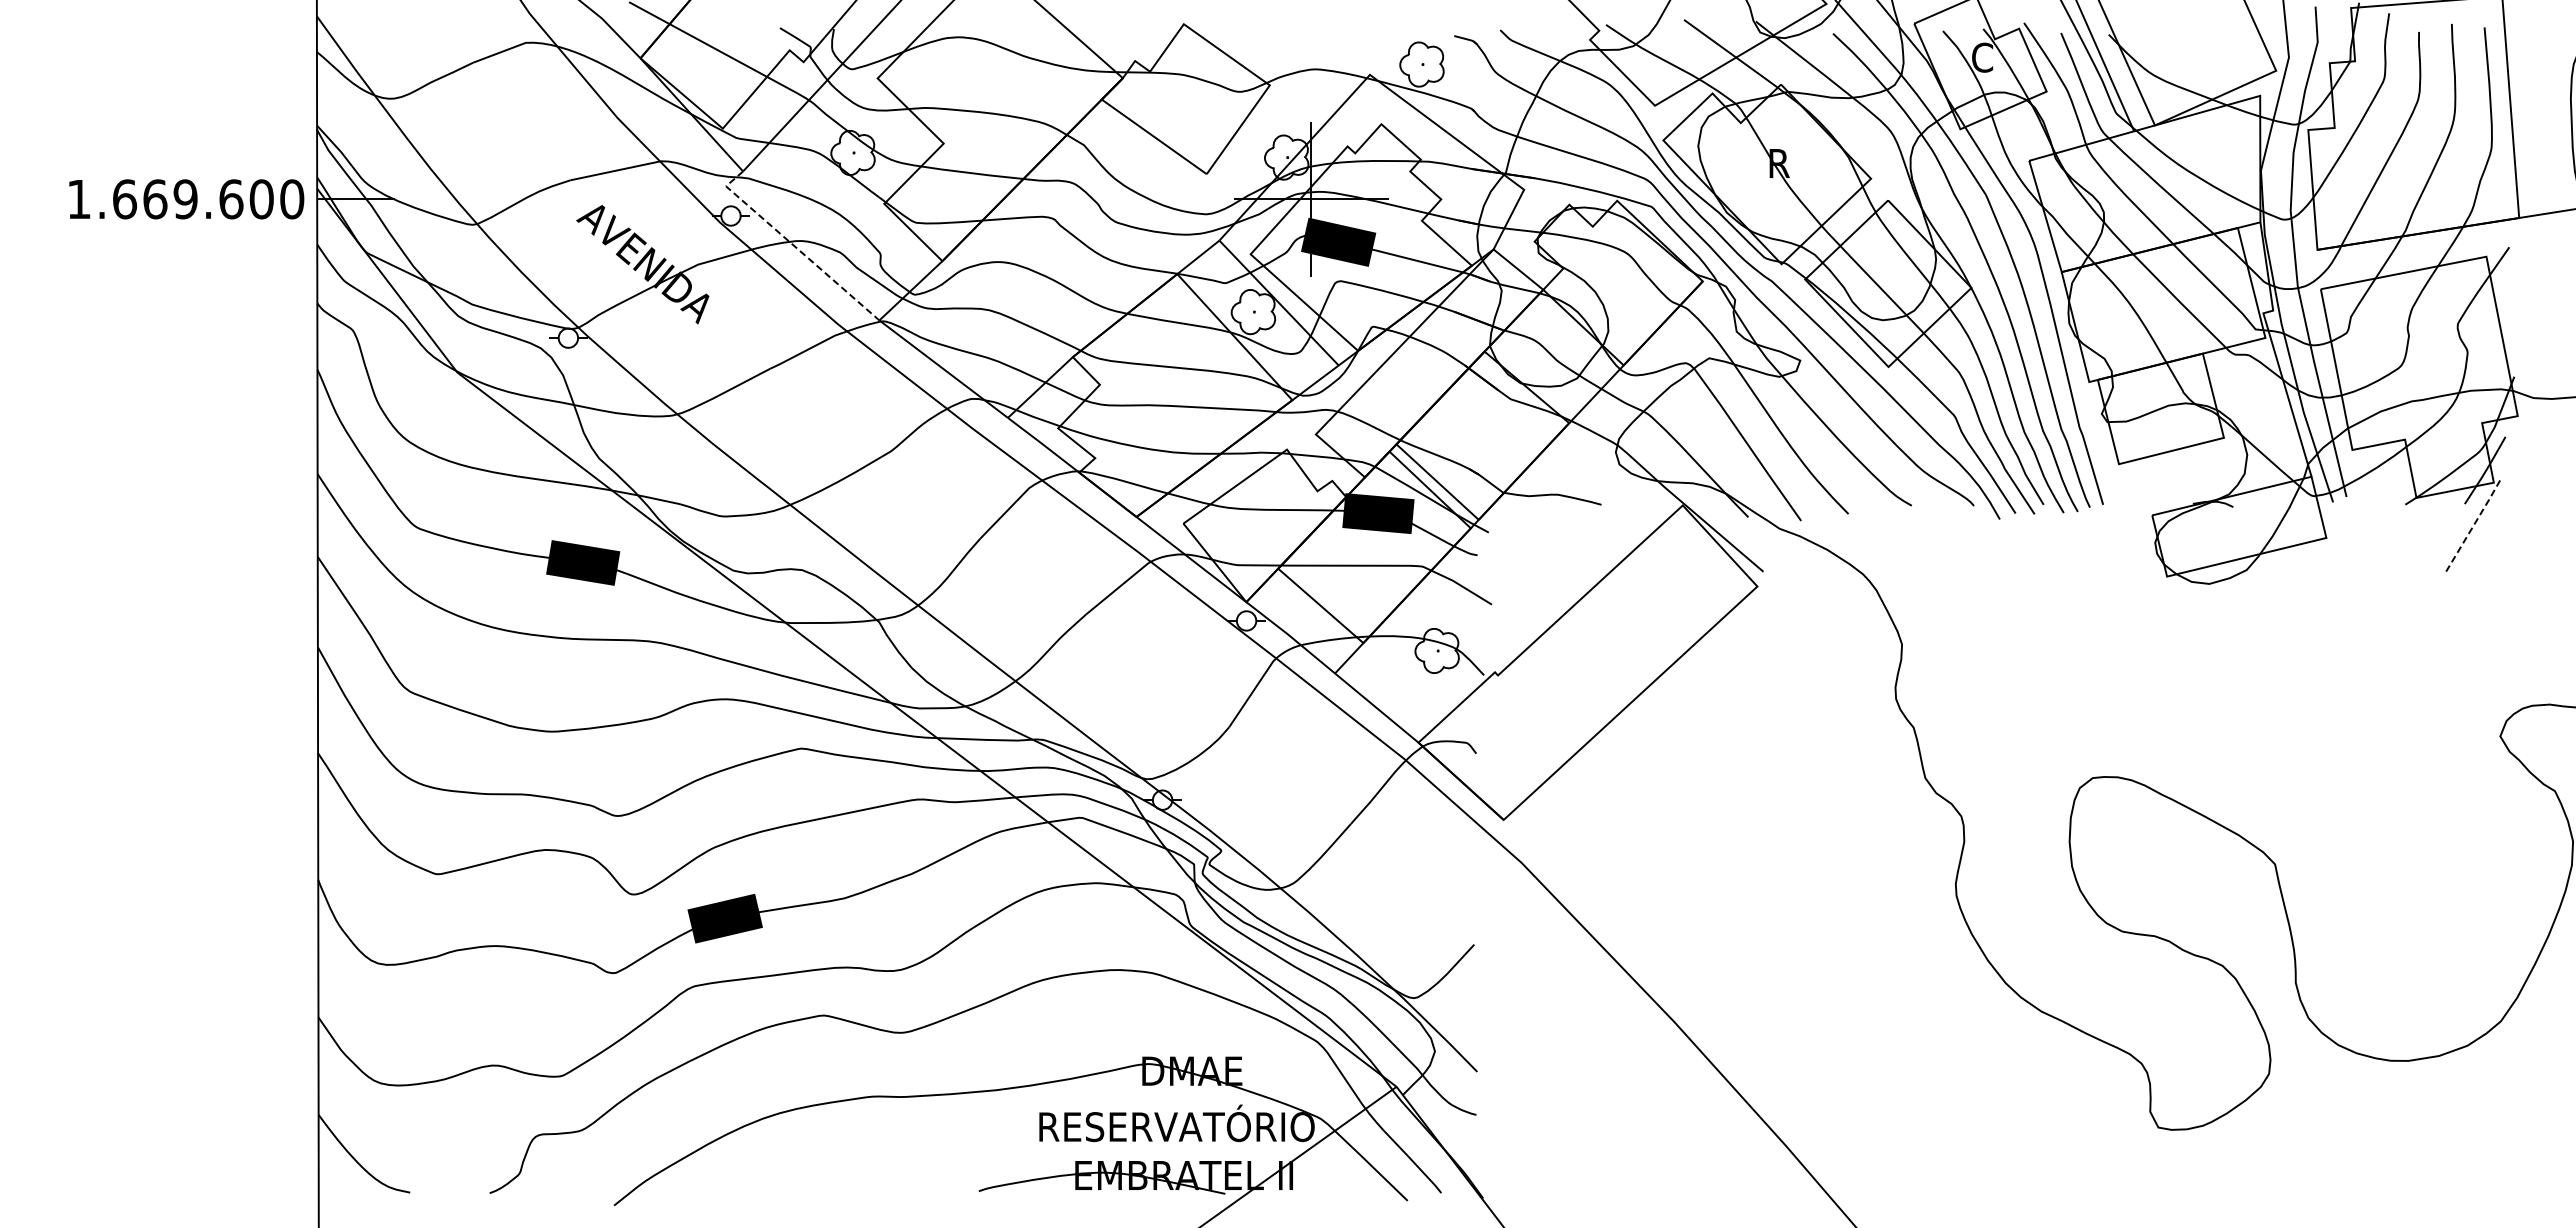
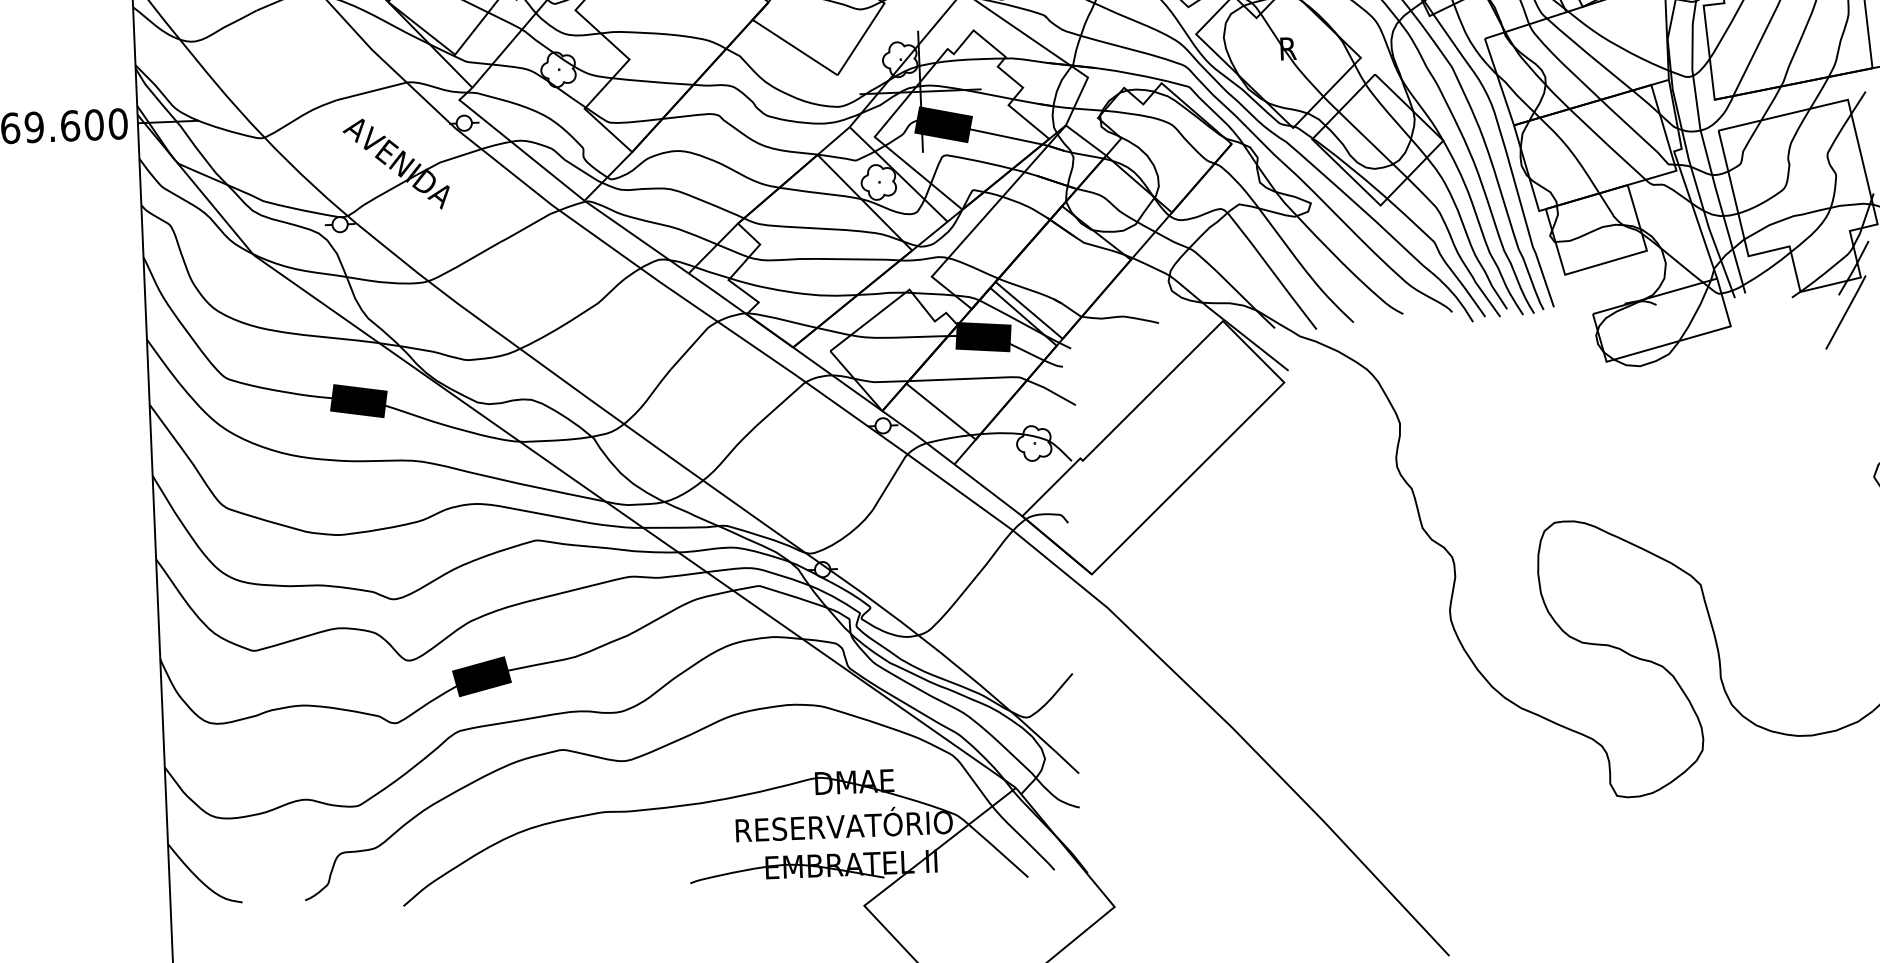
line: (793, 245) -> (514, 144), dashed -> solid
line: (2473, 525) -> (1846, 311), dashed -> solid

